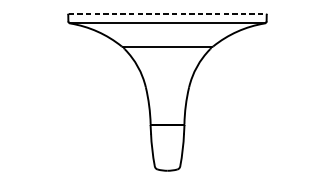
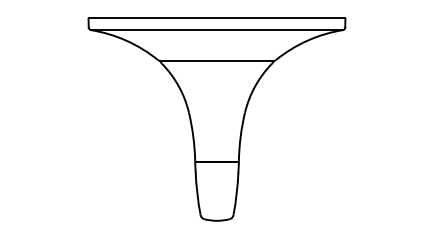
line: (167, 14) -> (216, 18), dashed -> solid

